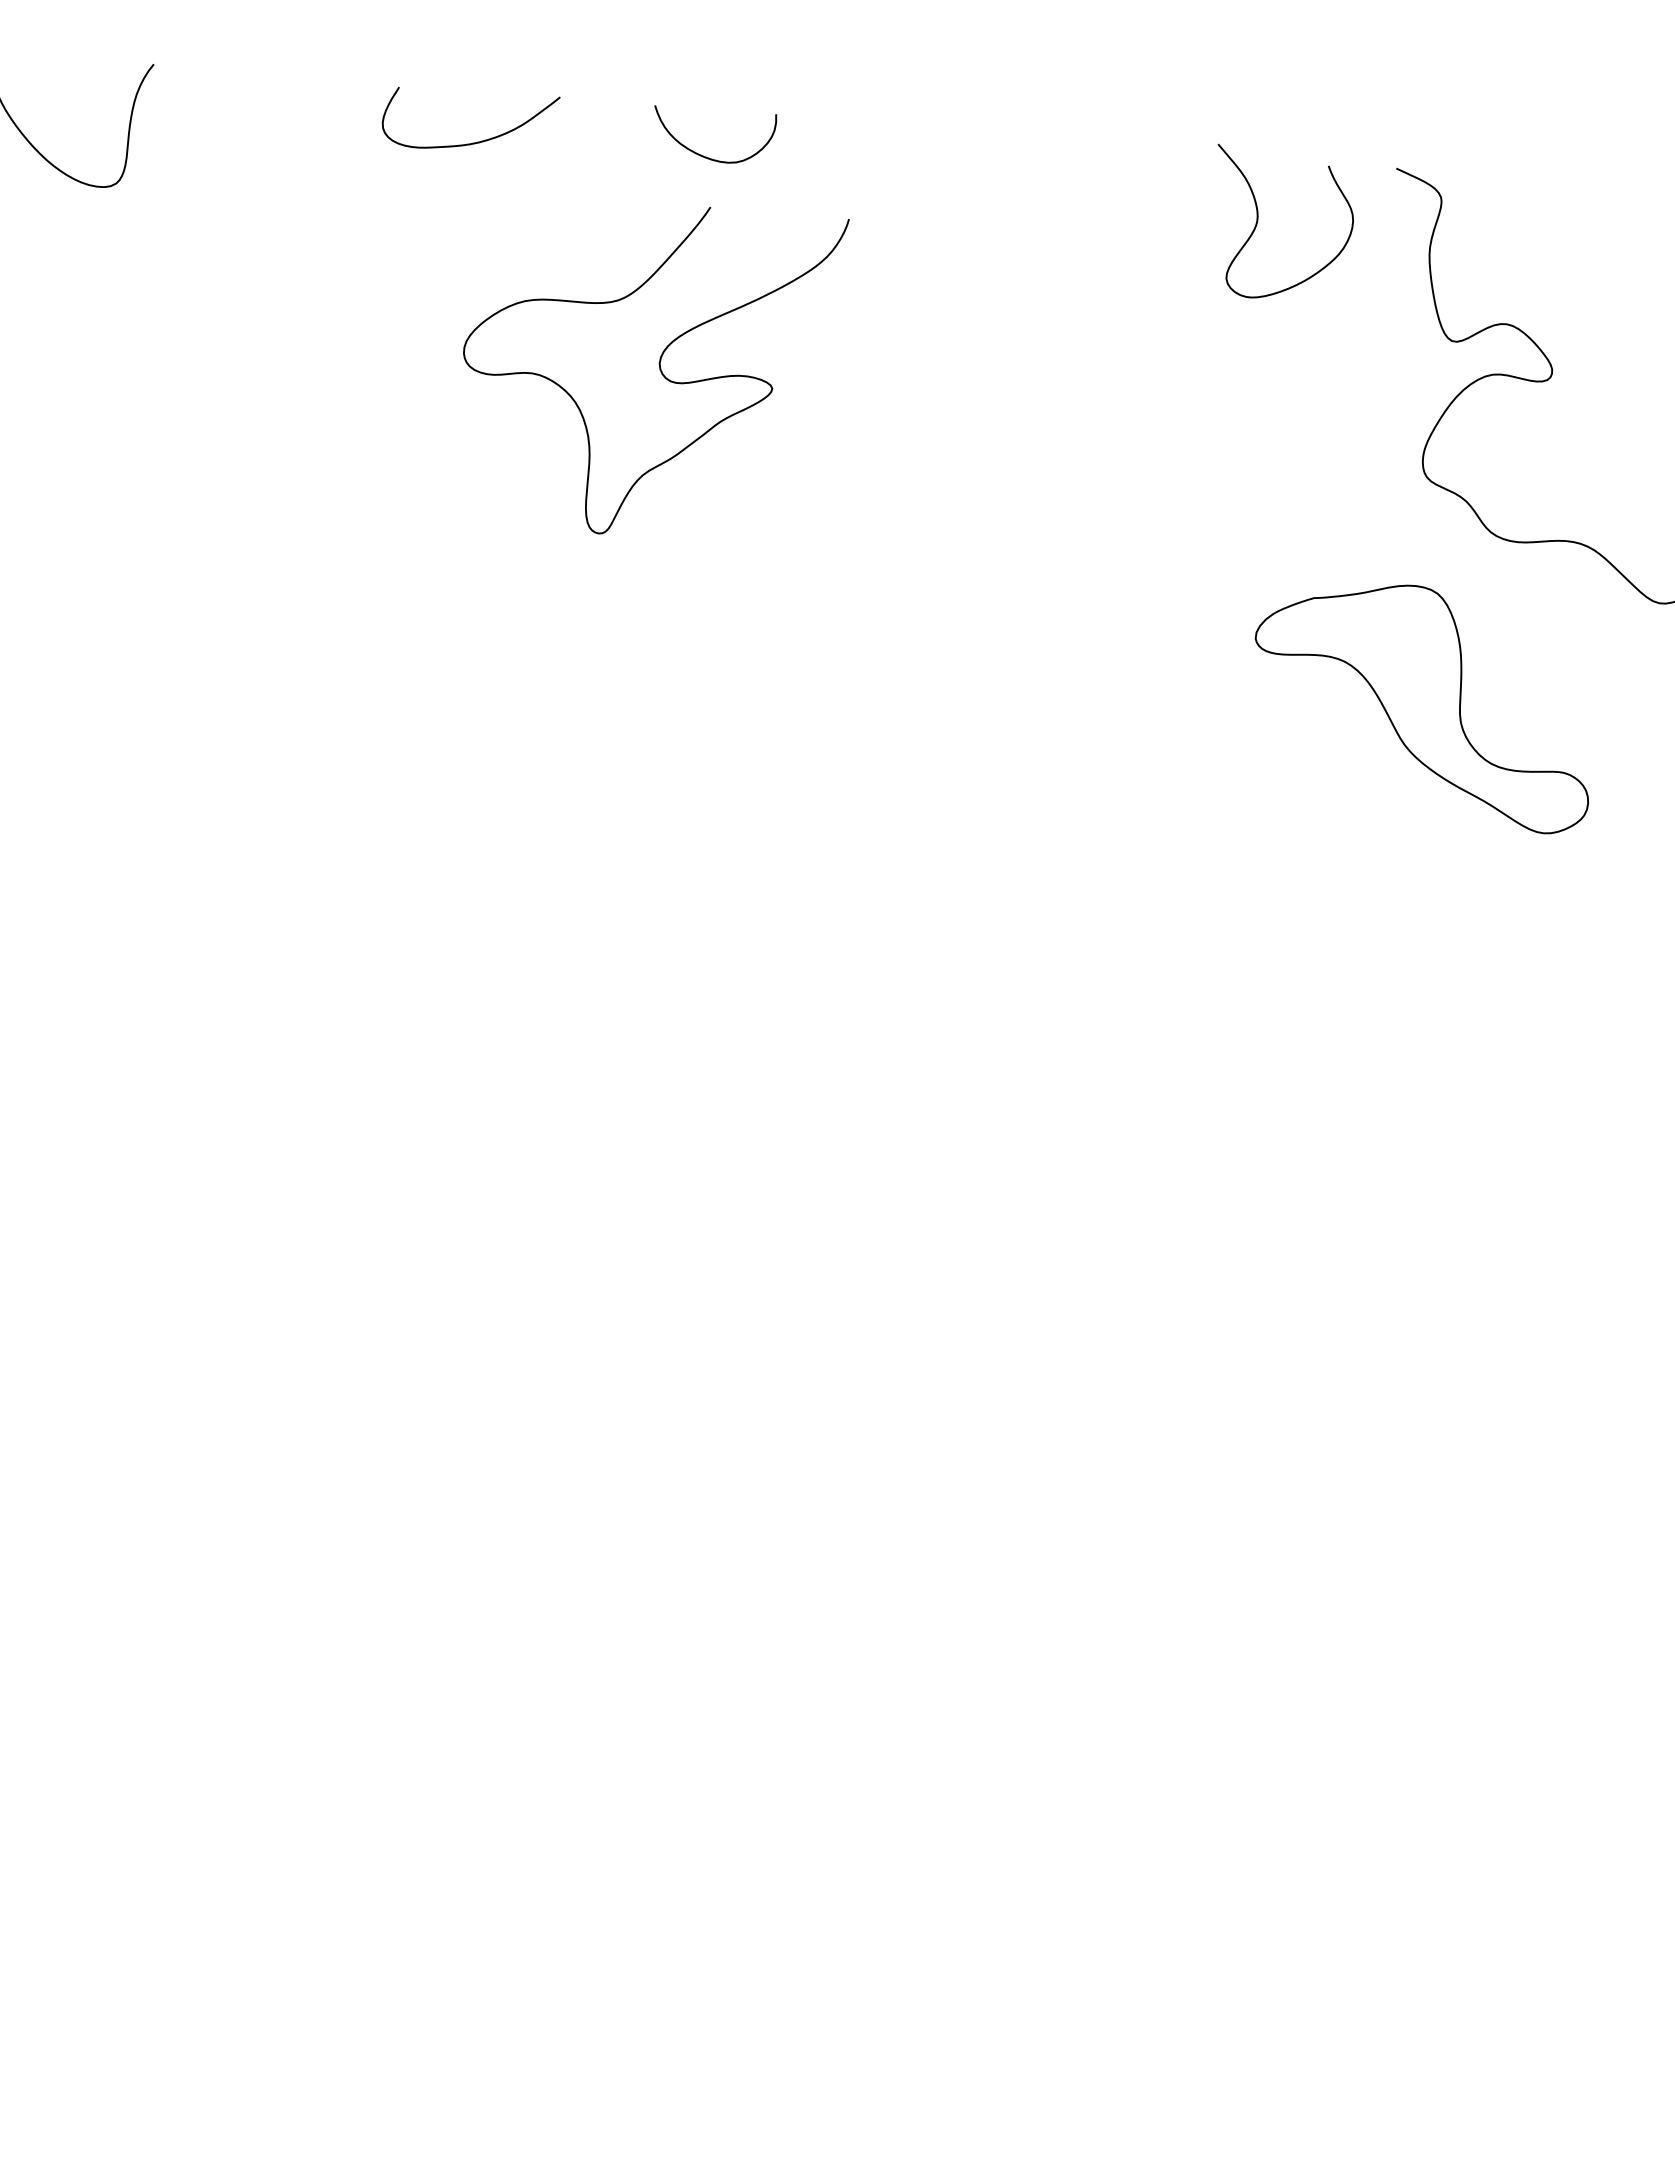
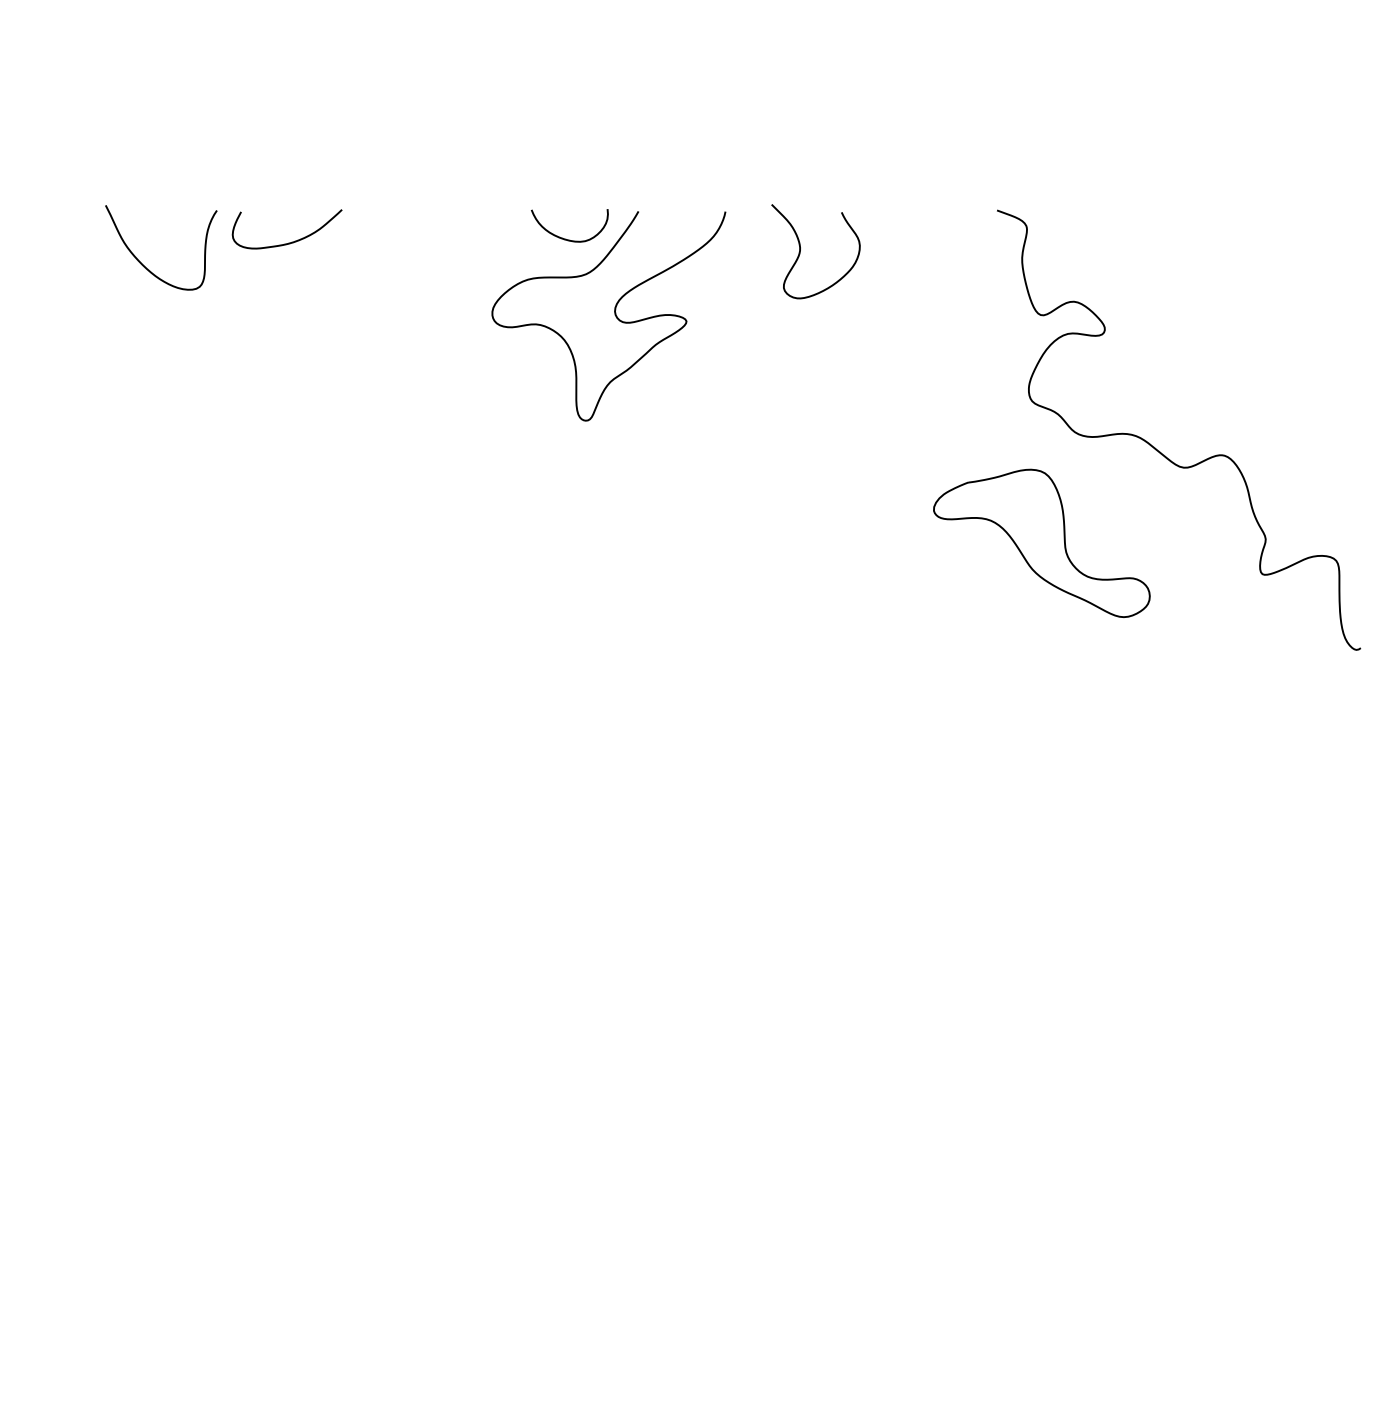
curve: (470, 142) -> (288, 242), moved
curve: (1257, 222) -> (800, 251), moved
curve: (658, 369) -> (614, 315), moved

